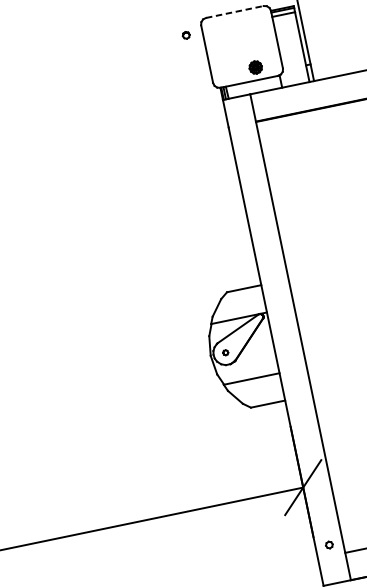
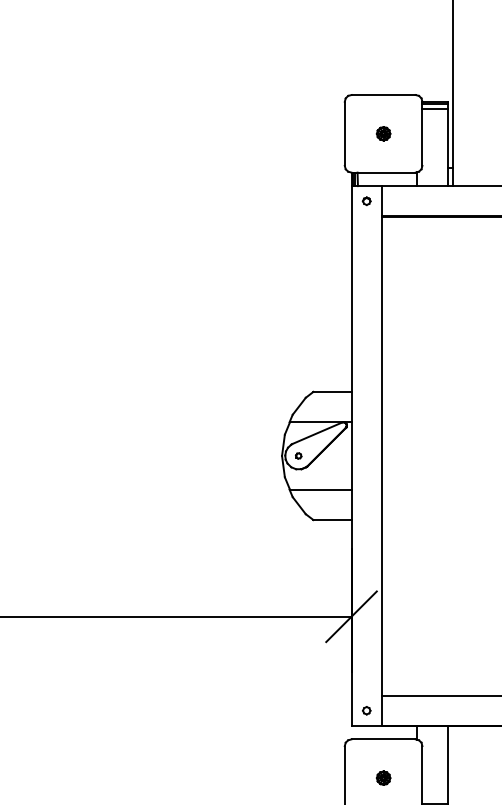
line: (235, 12) -> (384, 95), dashed -> solid
part: (186, 35) -> (366, 201), moved
part: (255, 67) -> (383, 133), moved
part: (329, 544) -> (366, 710), moved

